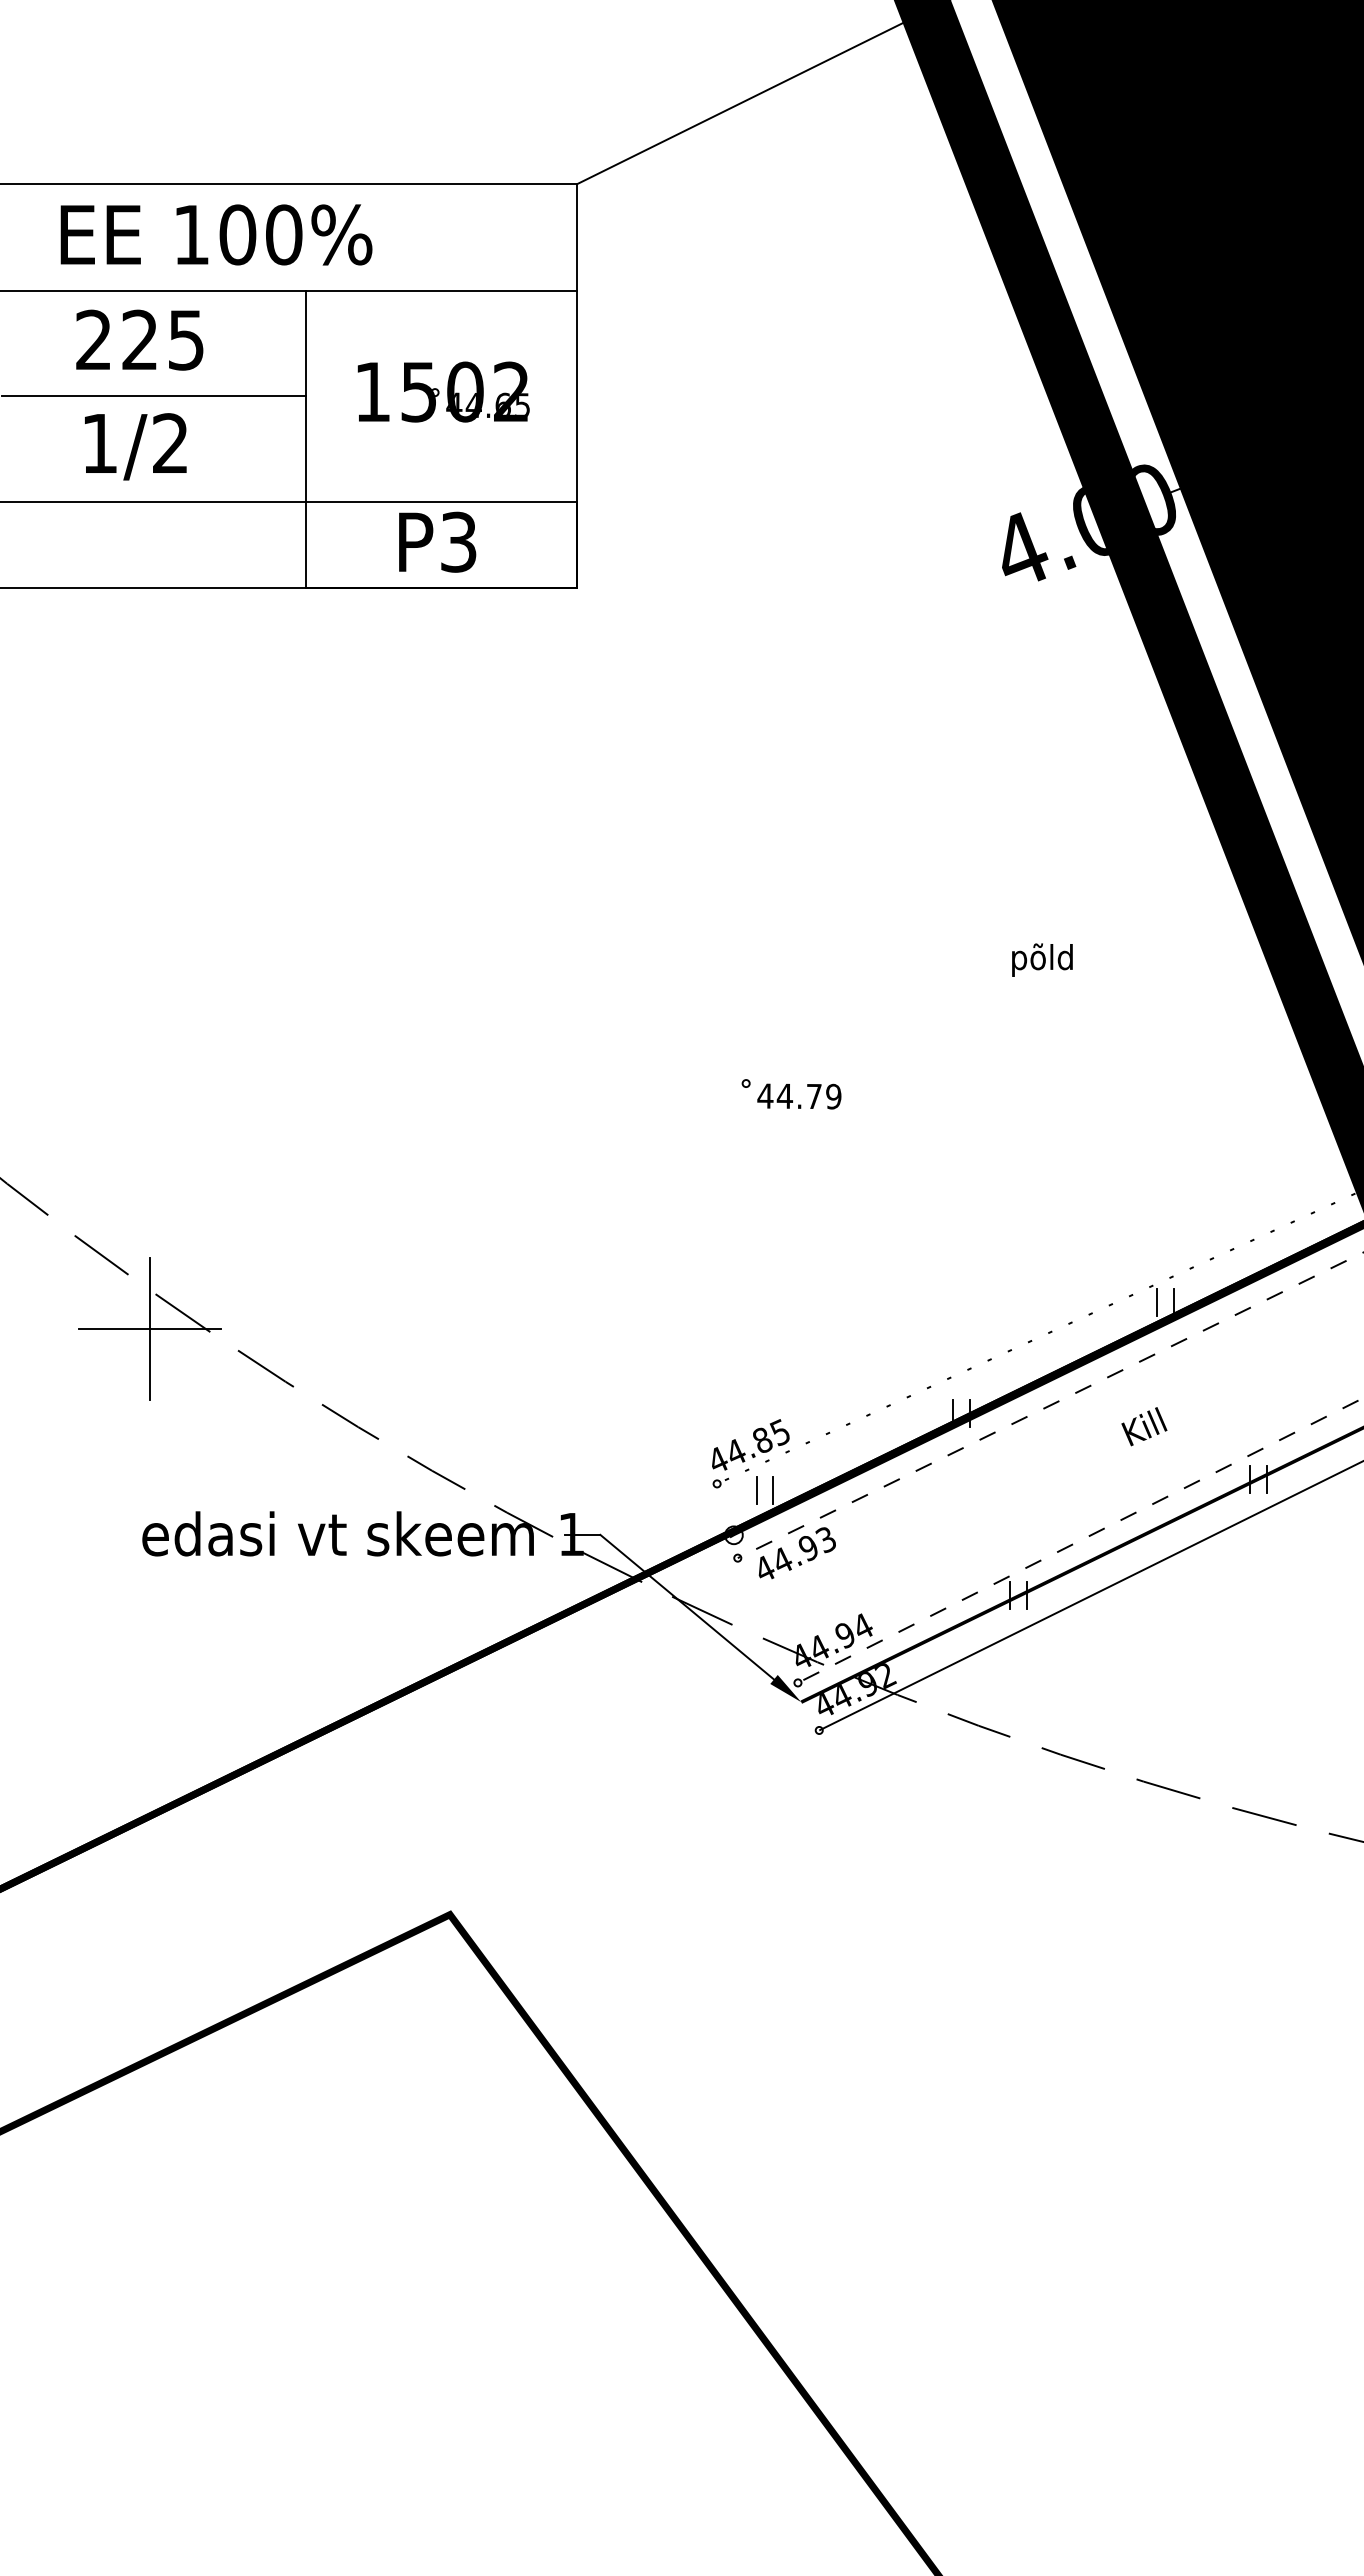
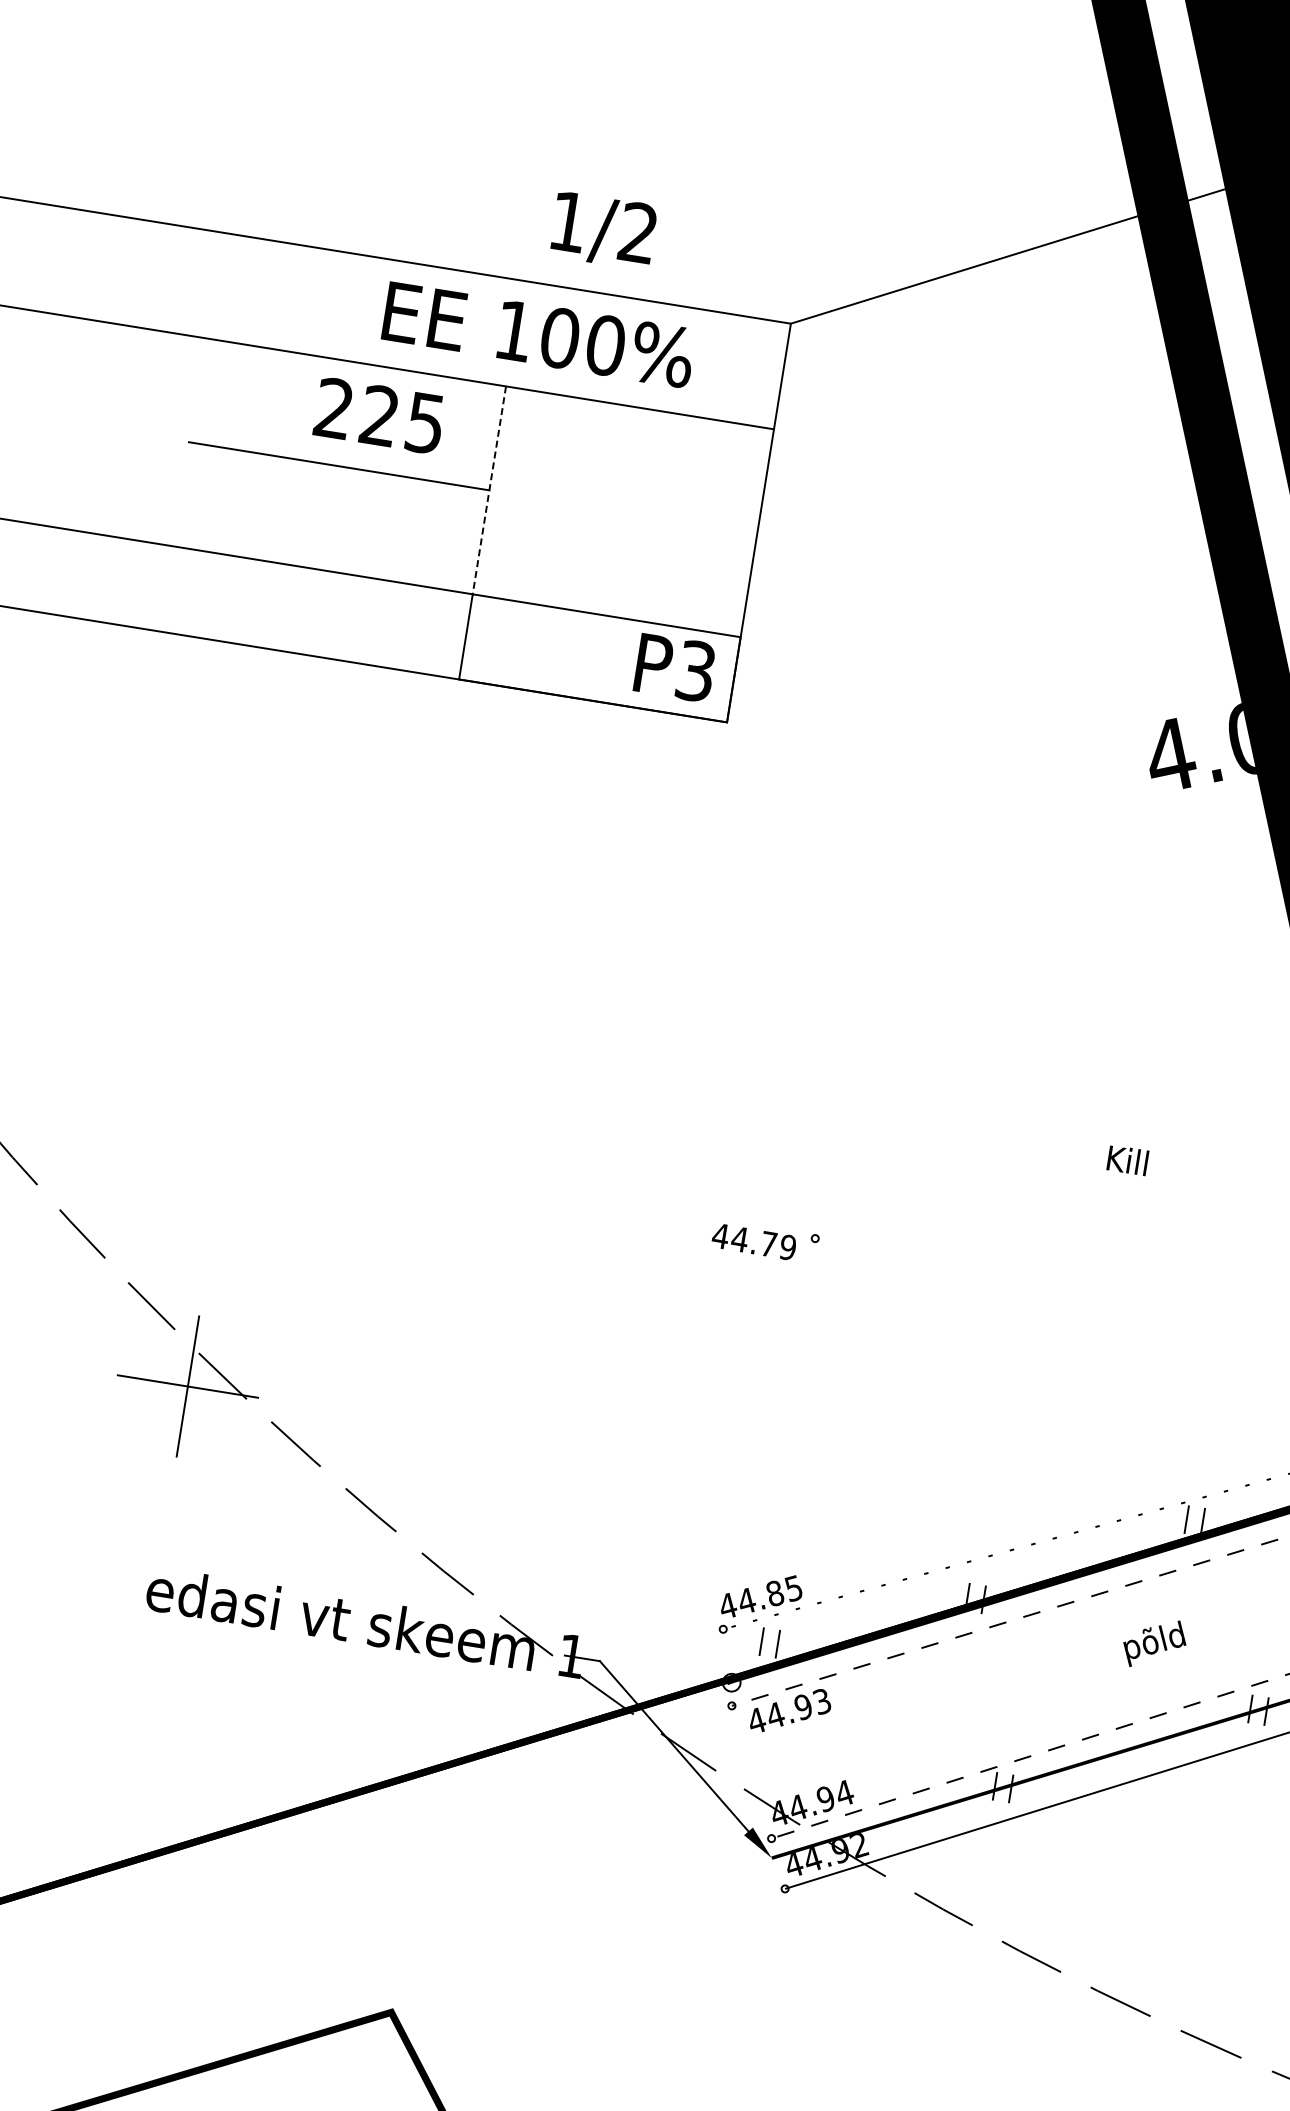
text: (216, 234) -> (539, 334), moved
text: (139, 339) -> (379, 415), moved
part: (443, 391) -> (625, 507), removed
line: (306, 396) -> (489, 490), solid -> dashed
text: (135, 446) -> (603, 230), moved
text: (437, 541) -> (675, 667), moved
text: (1042, 959) -> (1127, 1162), põld -> Kill
text: (799, 1096) -> (754, 1241), moved
text: (1145, 1429) -> (1154, 1643), Kill -> põld

